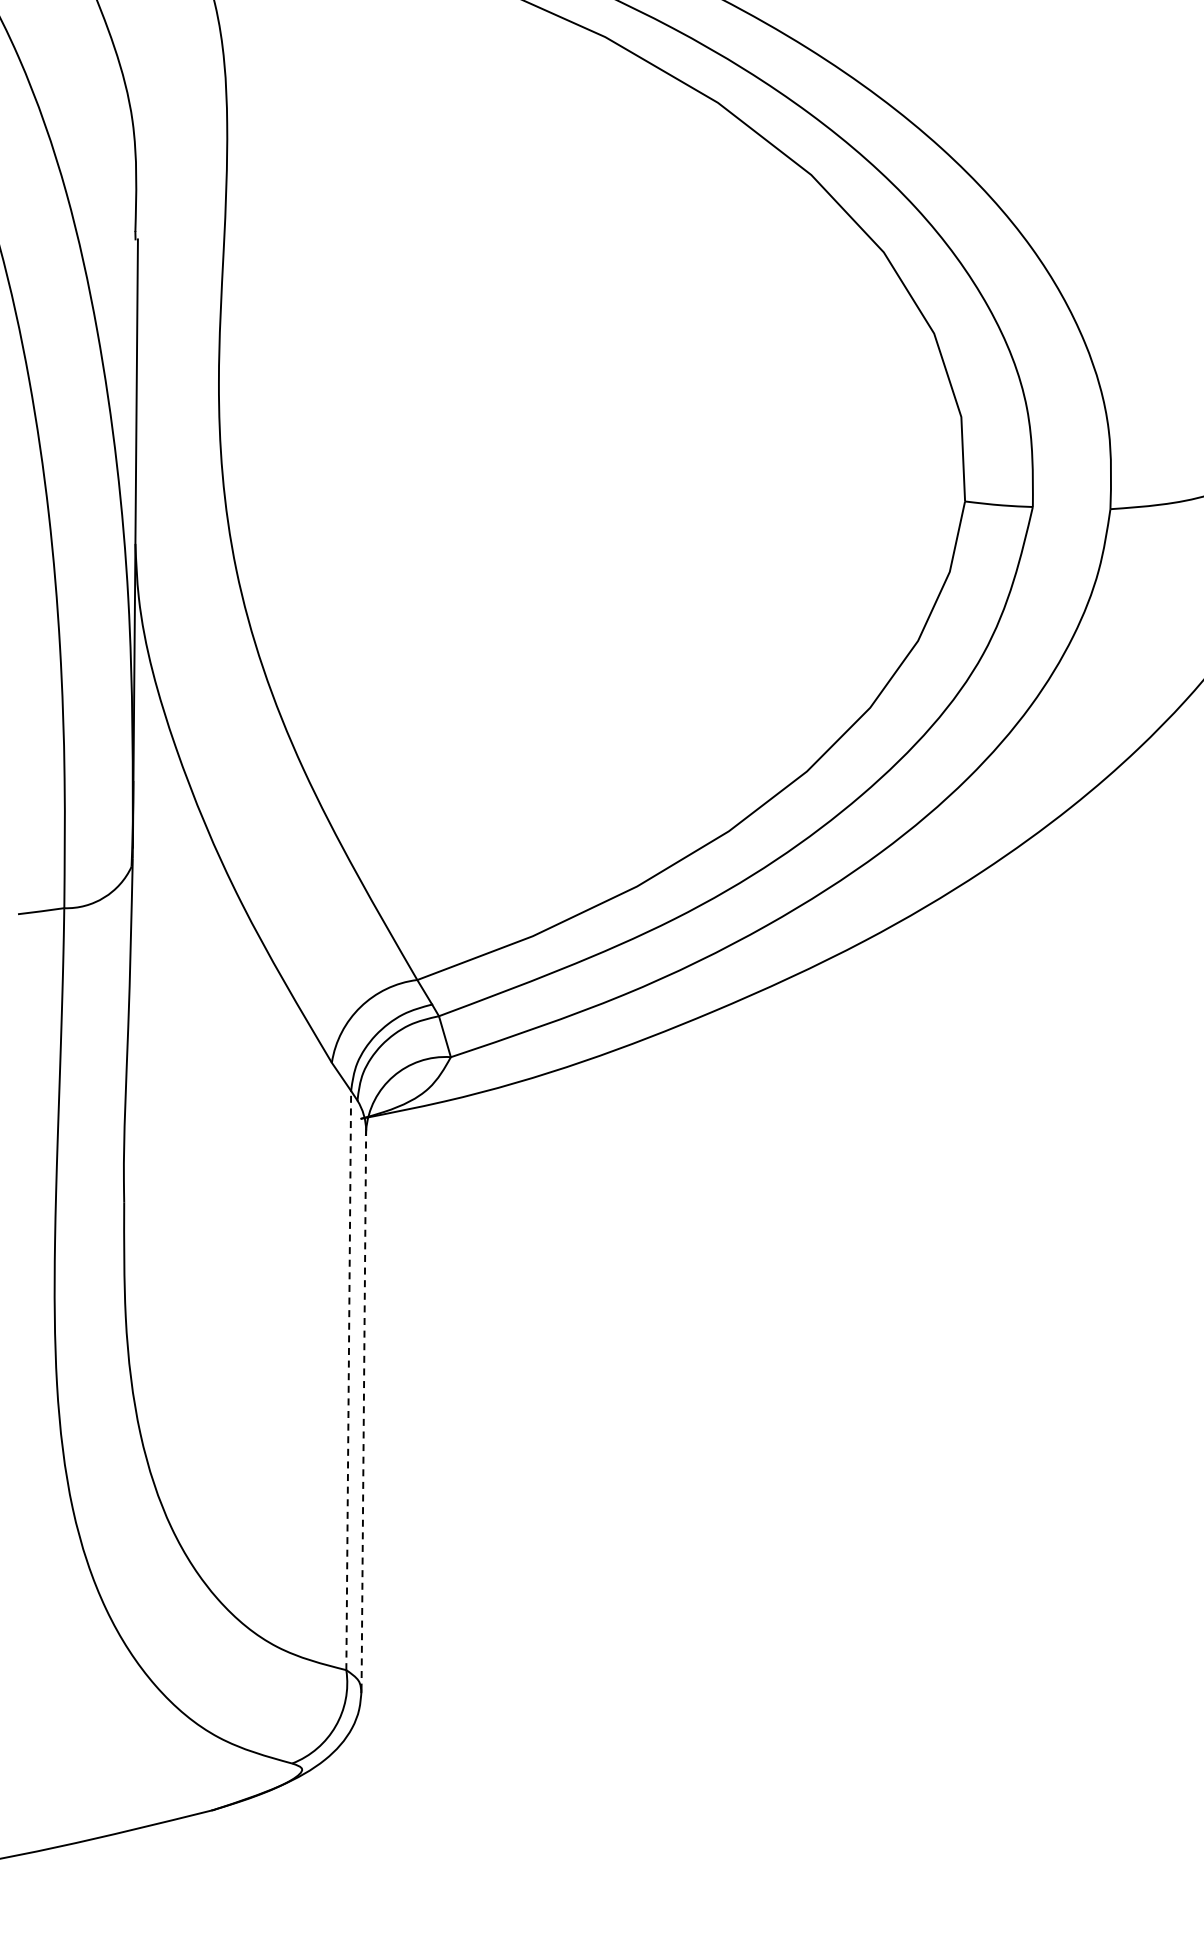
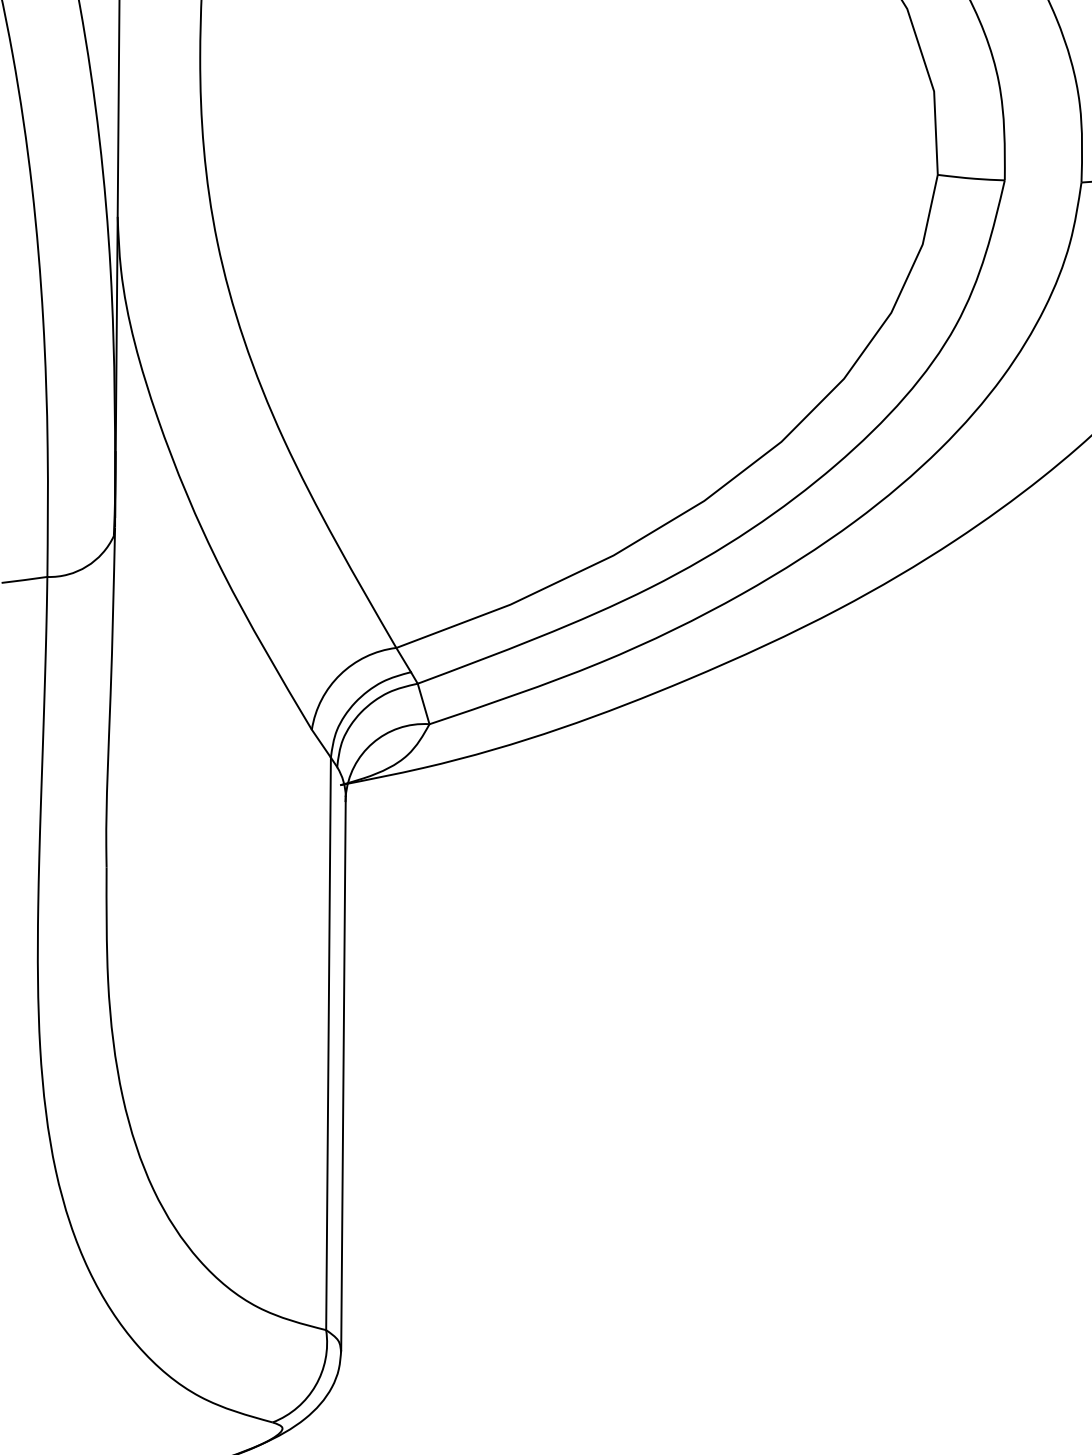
line: (348, 1380) -> (328, 1043), dashed -> solid
line: (363, 1410) -> (343, 1073), dashed -> solid

